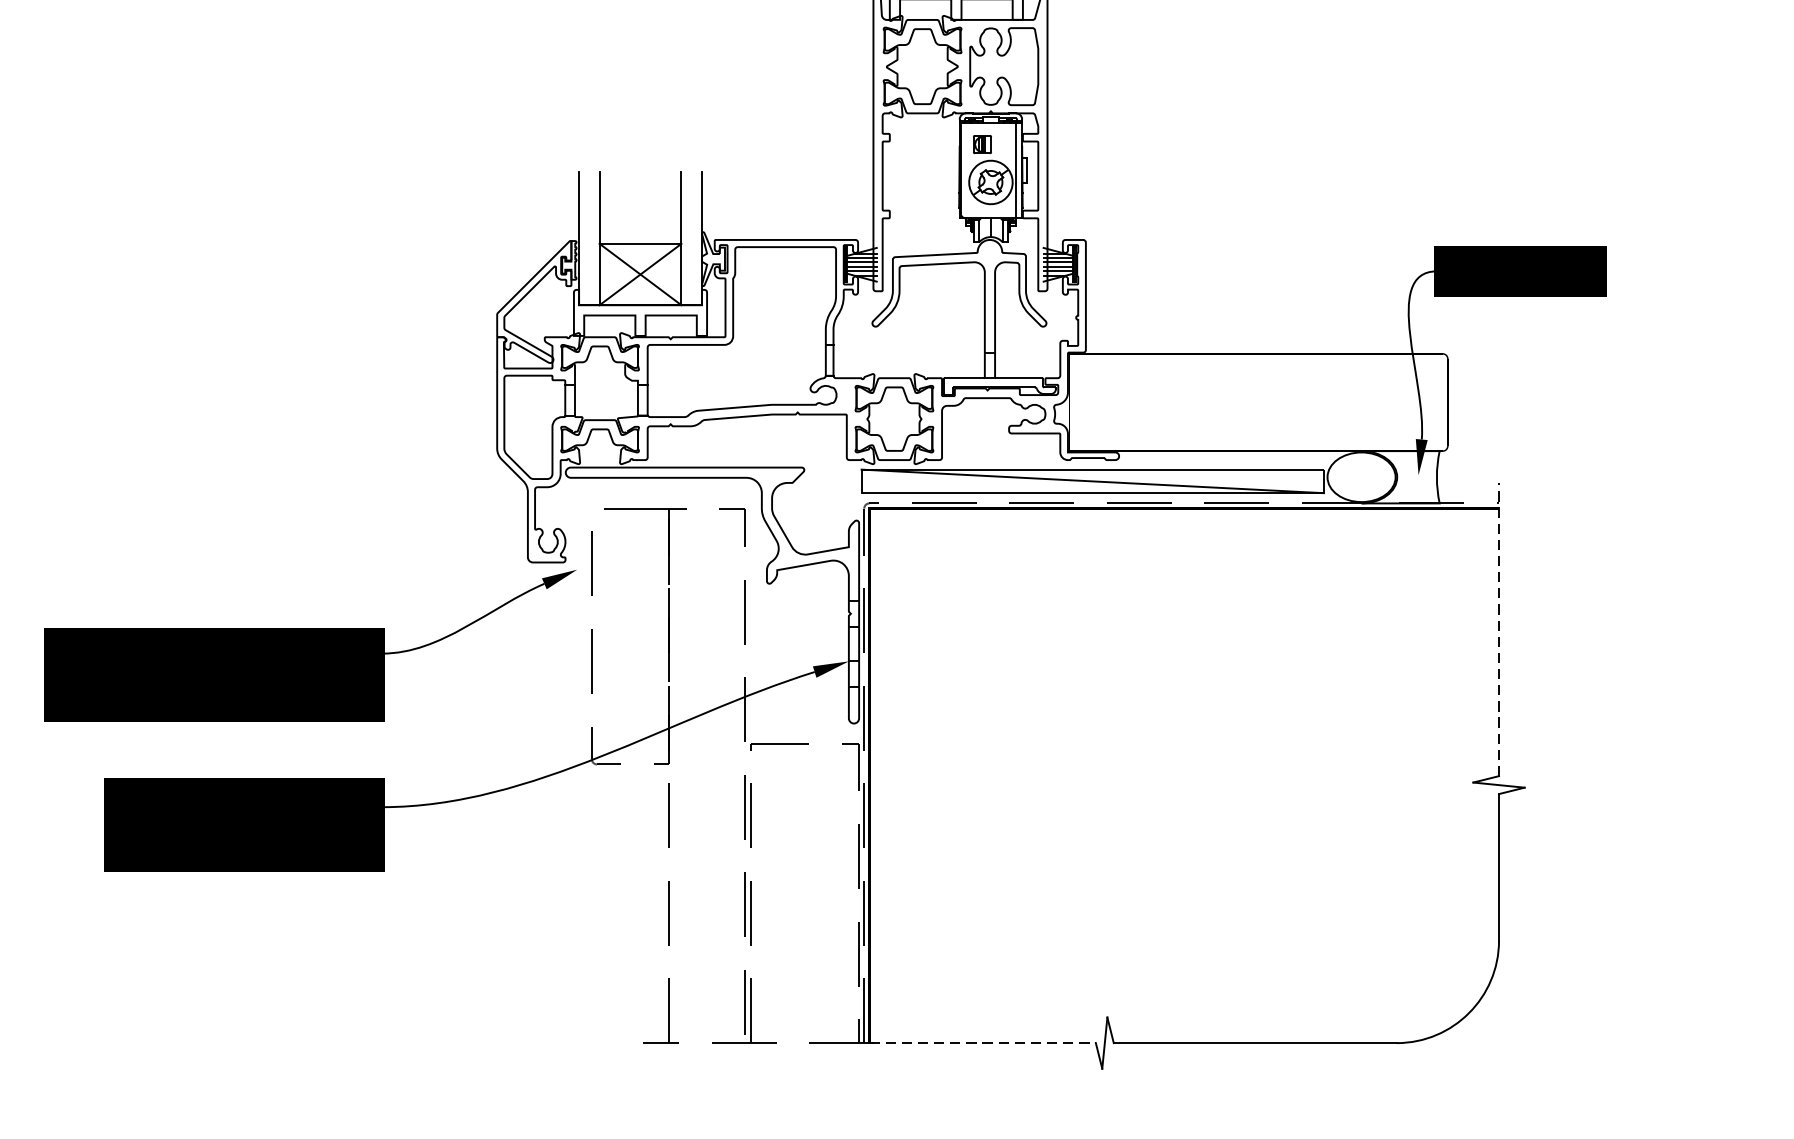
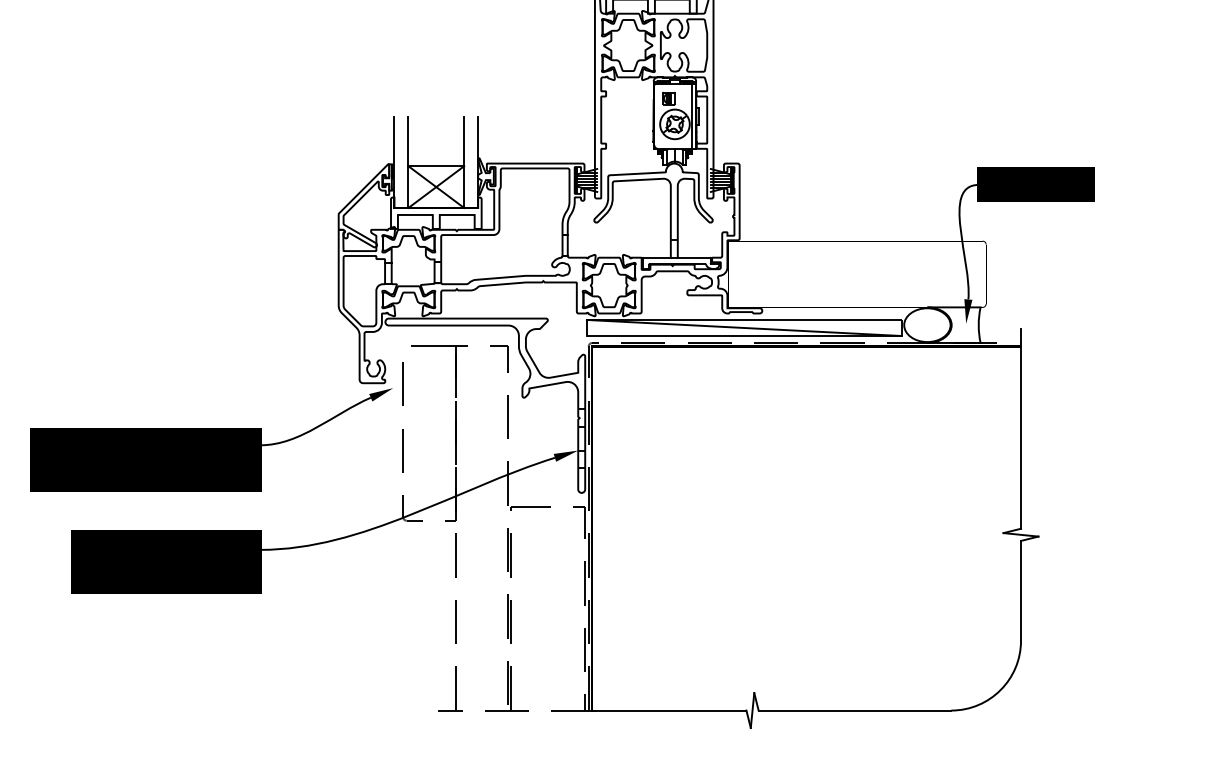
line: (1499, 628) -> (1021, 428), dashed -> solid
line: (982, 1043) -> (669, 710), dashed -> solid

